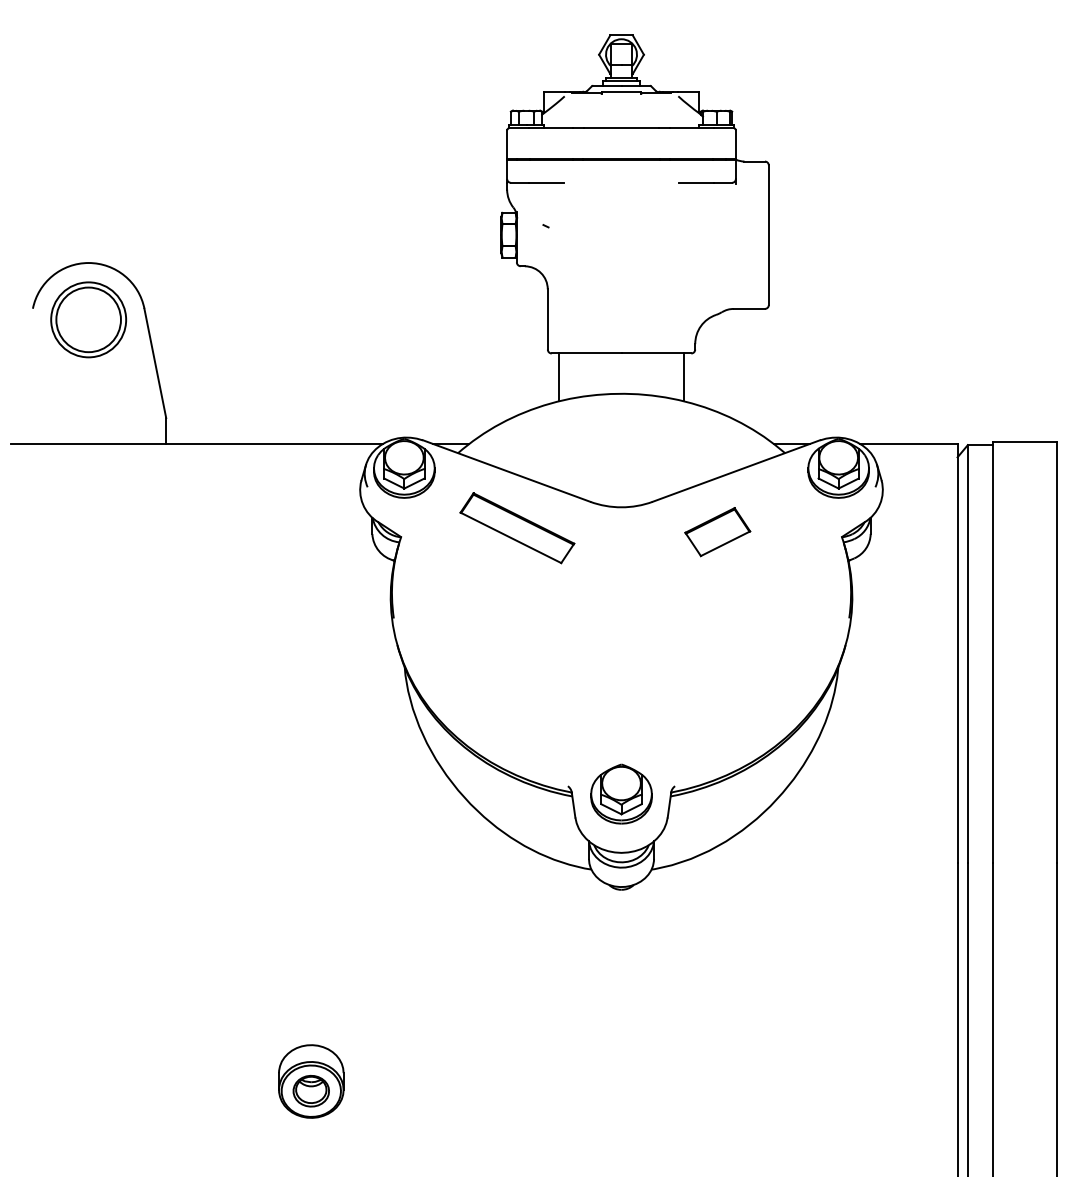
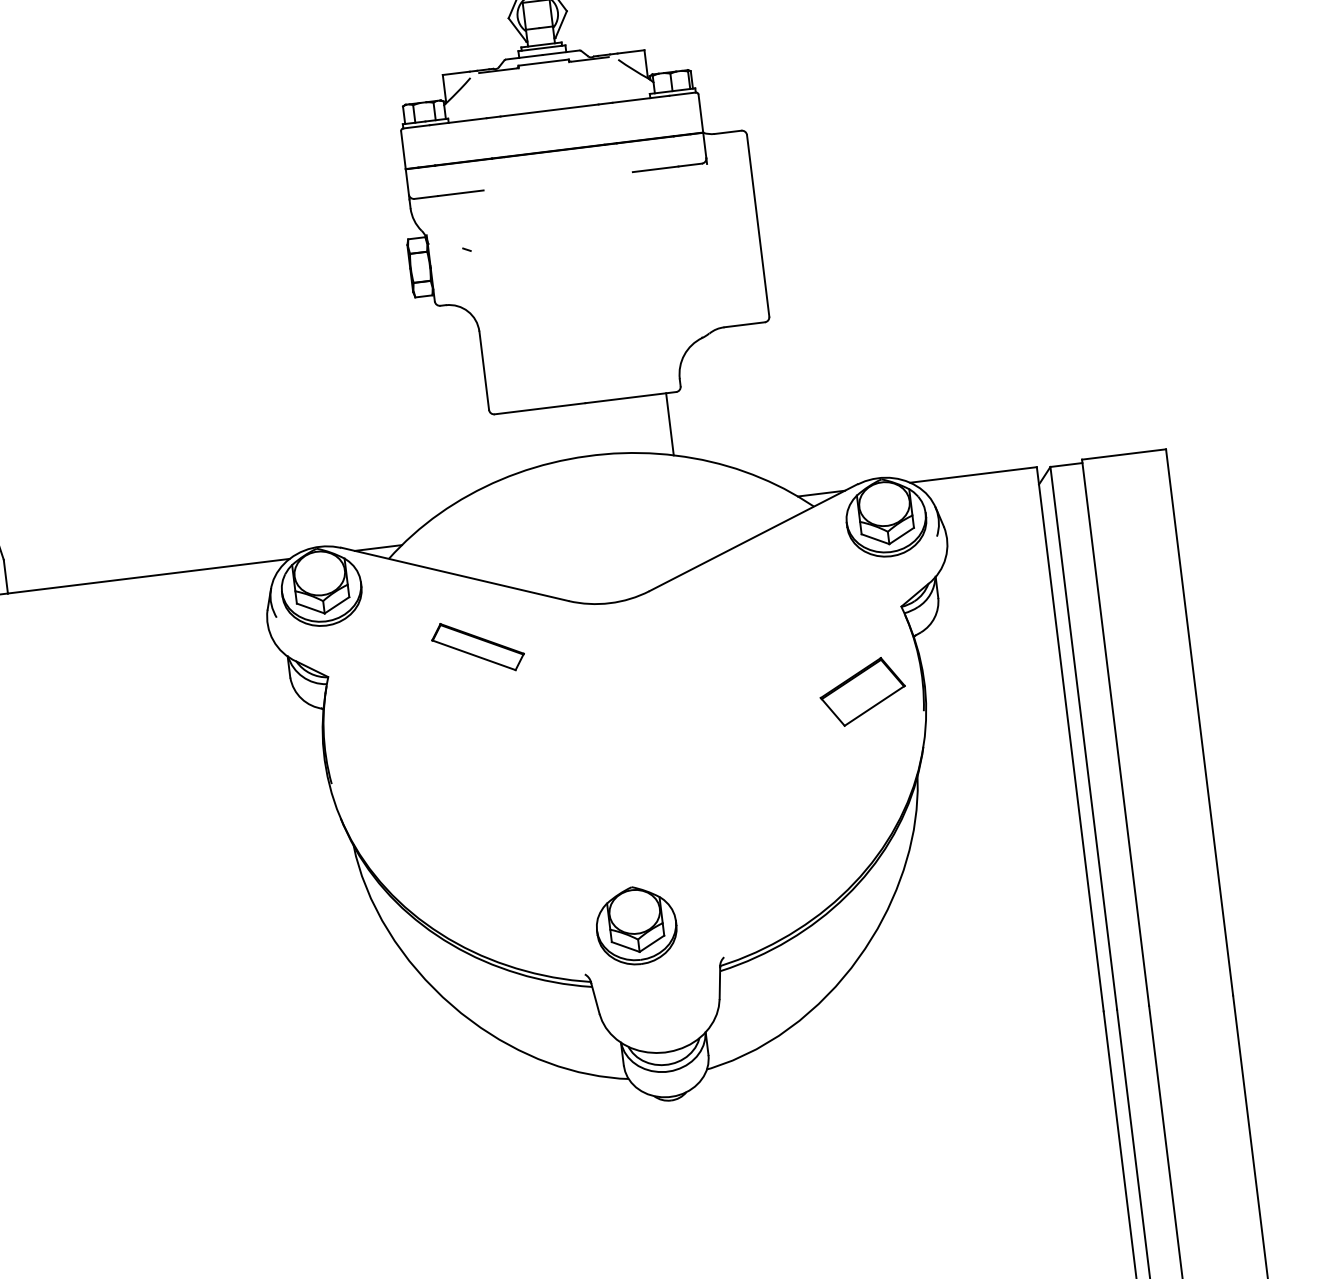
line: (559, 377) -> (508, 444), removed
part: (517, 528) -> (478, 647), size x0.6
part: (717, 532) -> (862, 692), moved
part: (621, 793) -> (636, 924), moved

